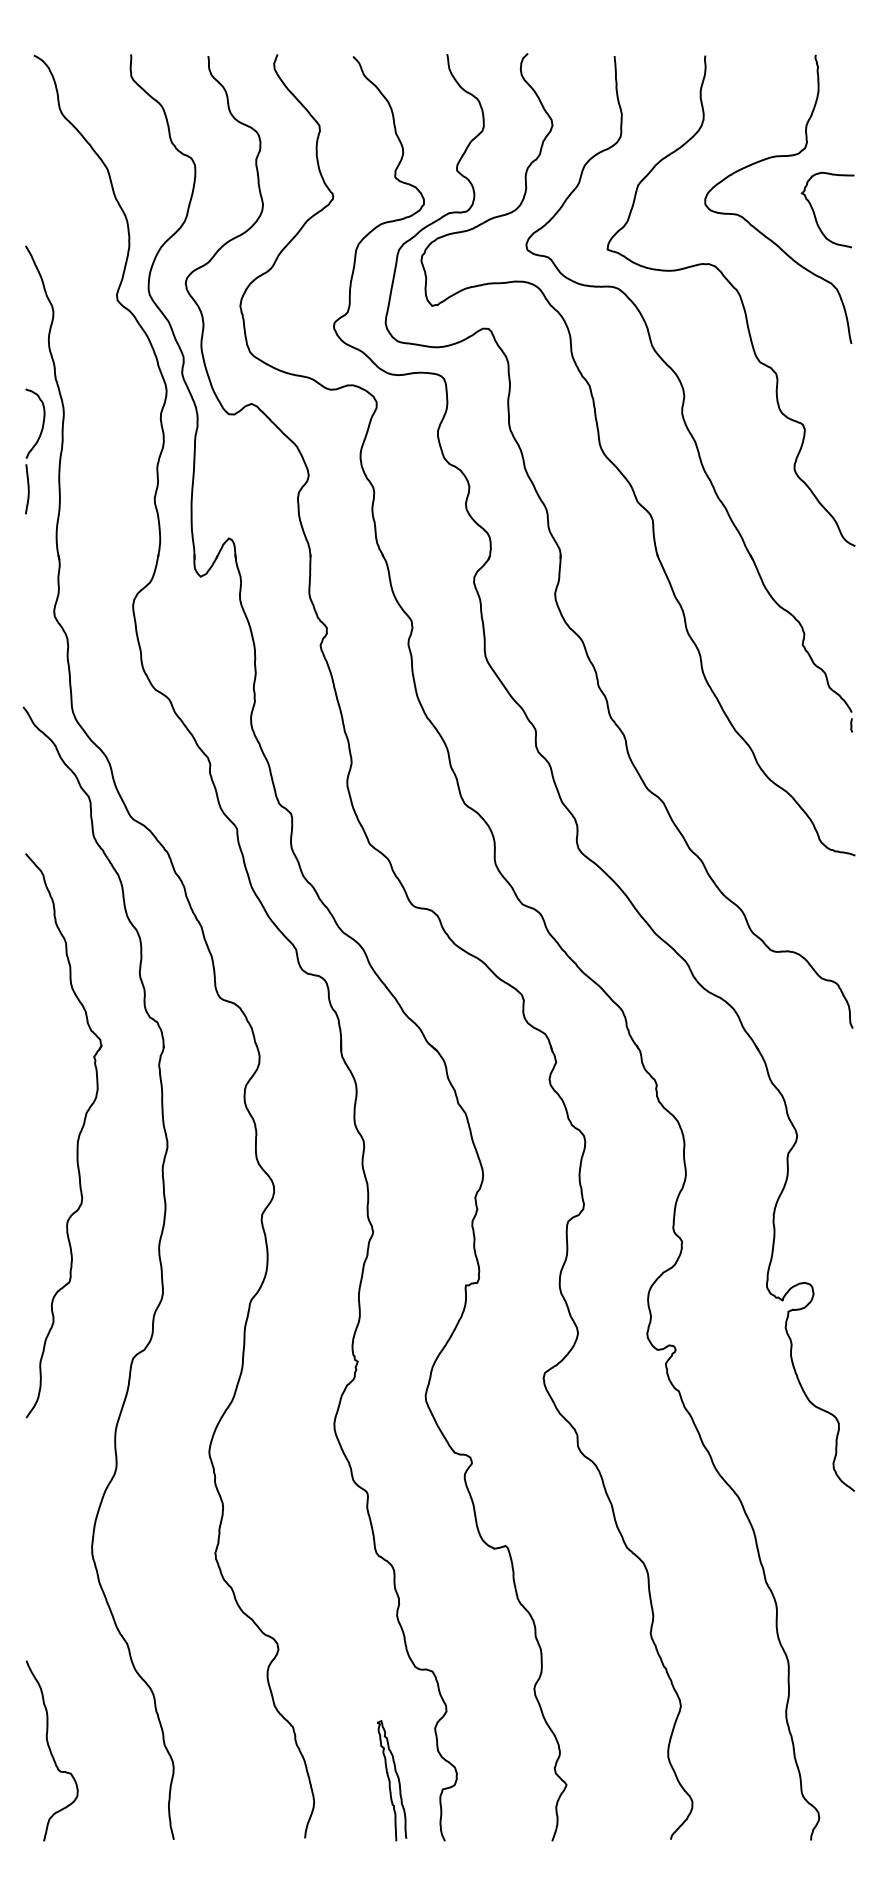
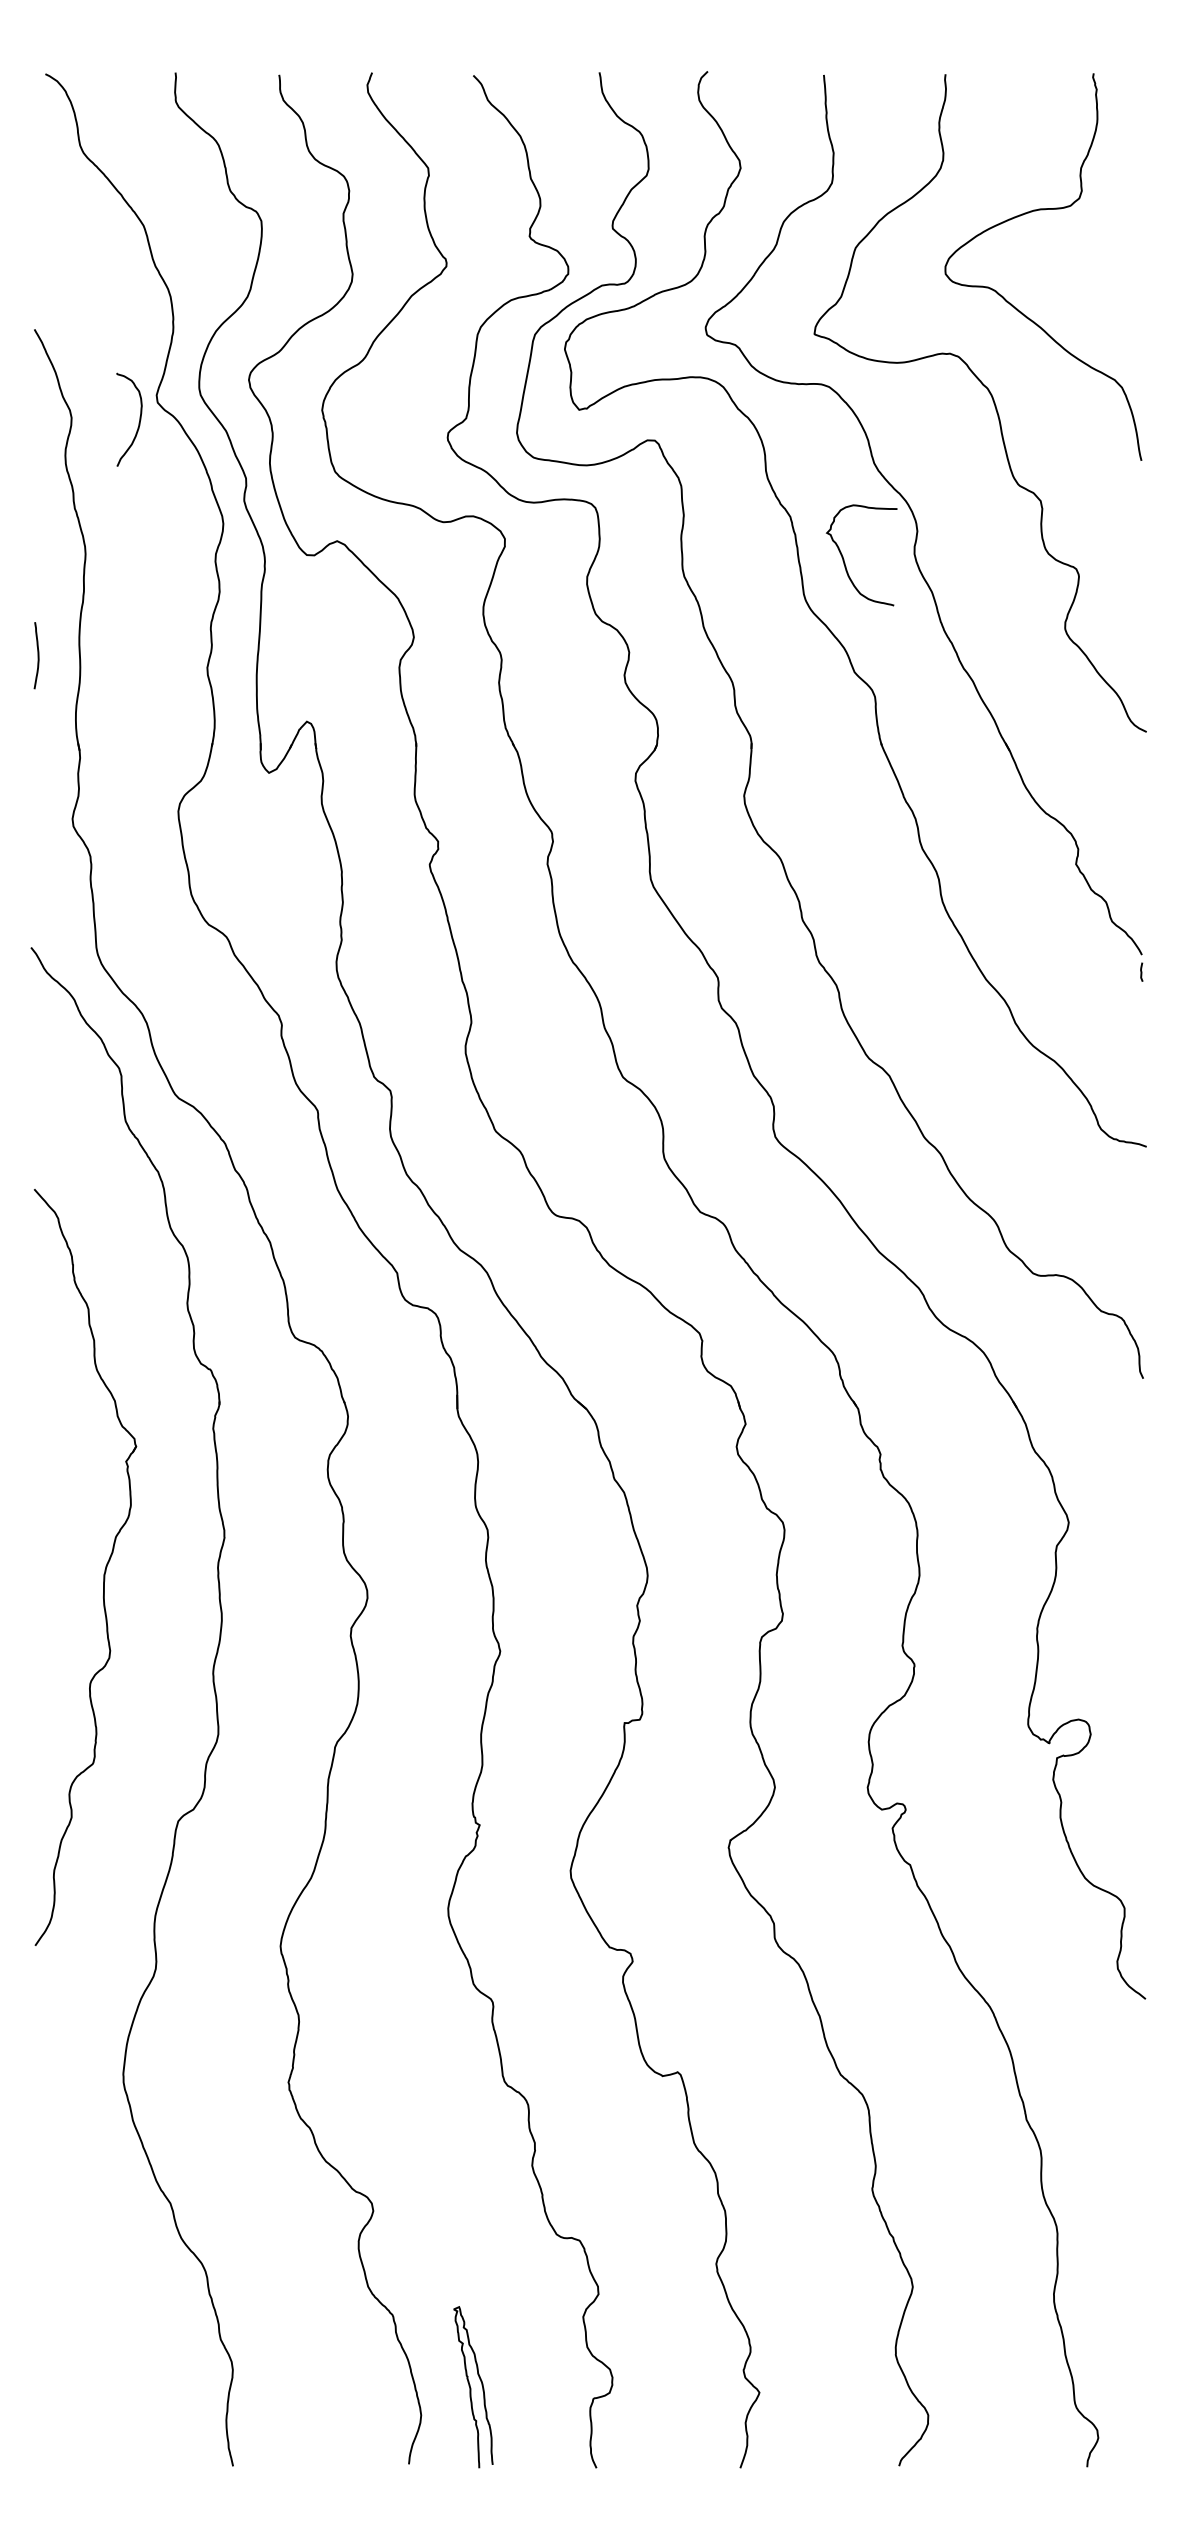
curve: (814, 213) -> (844, 559), moved
curve: (42, 425) -> (138, 422), moved
part: (77, 1140) -> (103, 1573), moved
curve: (51, 1751) -> (68, 2347), removed
curve: (390, 1781) -> (471, 2388), moved

